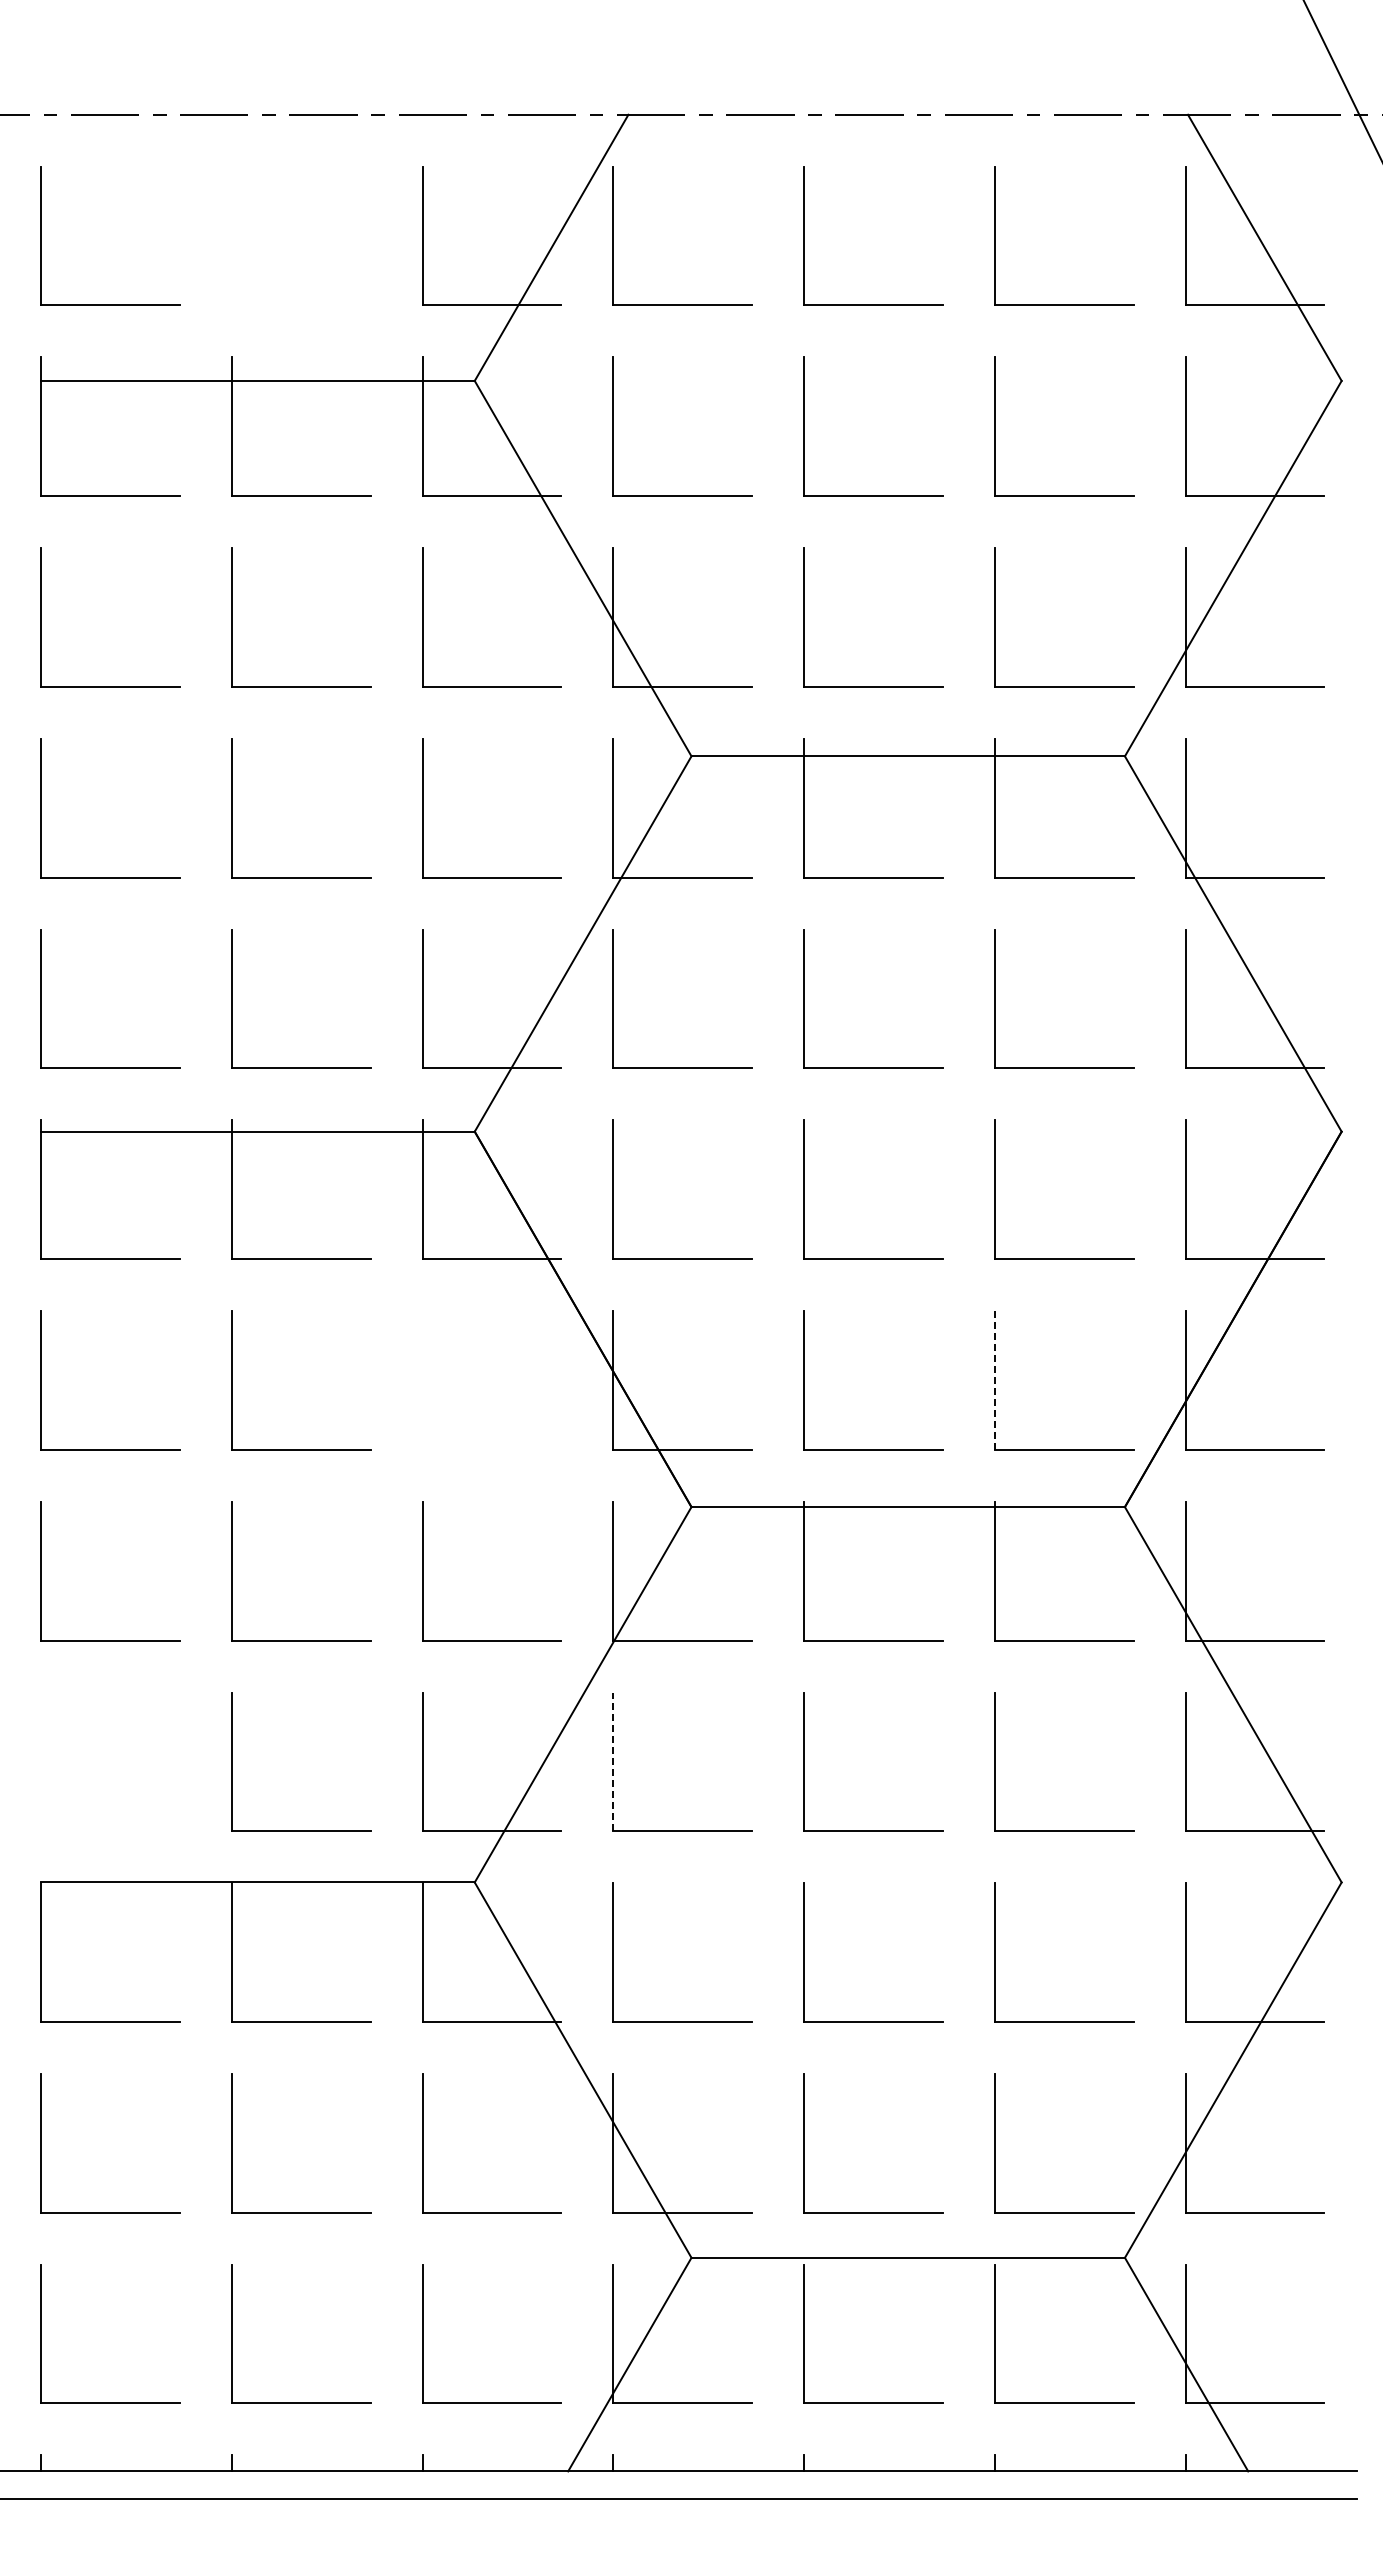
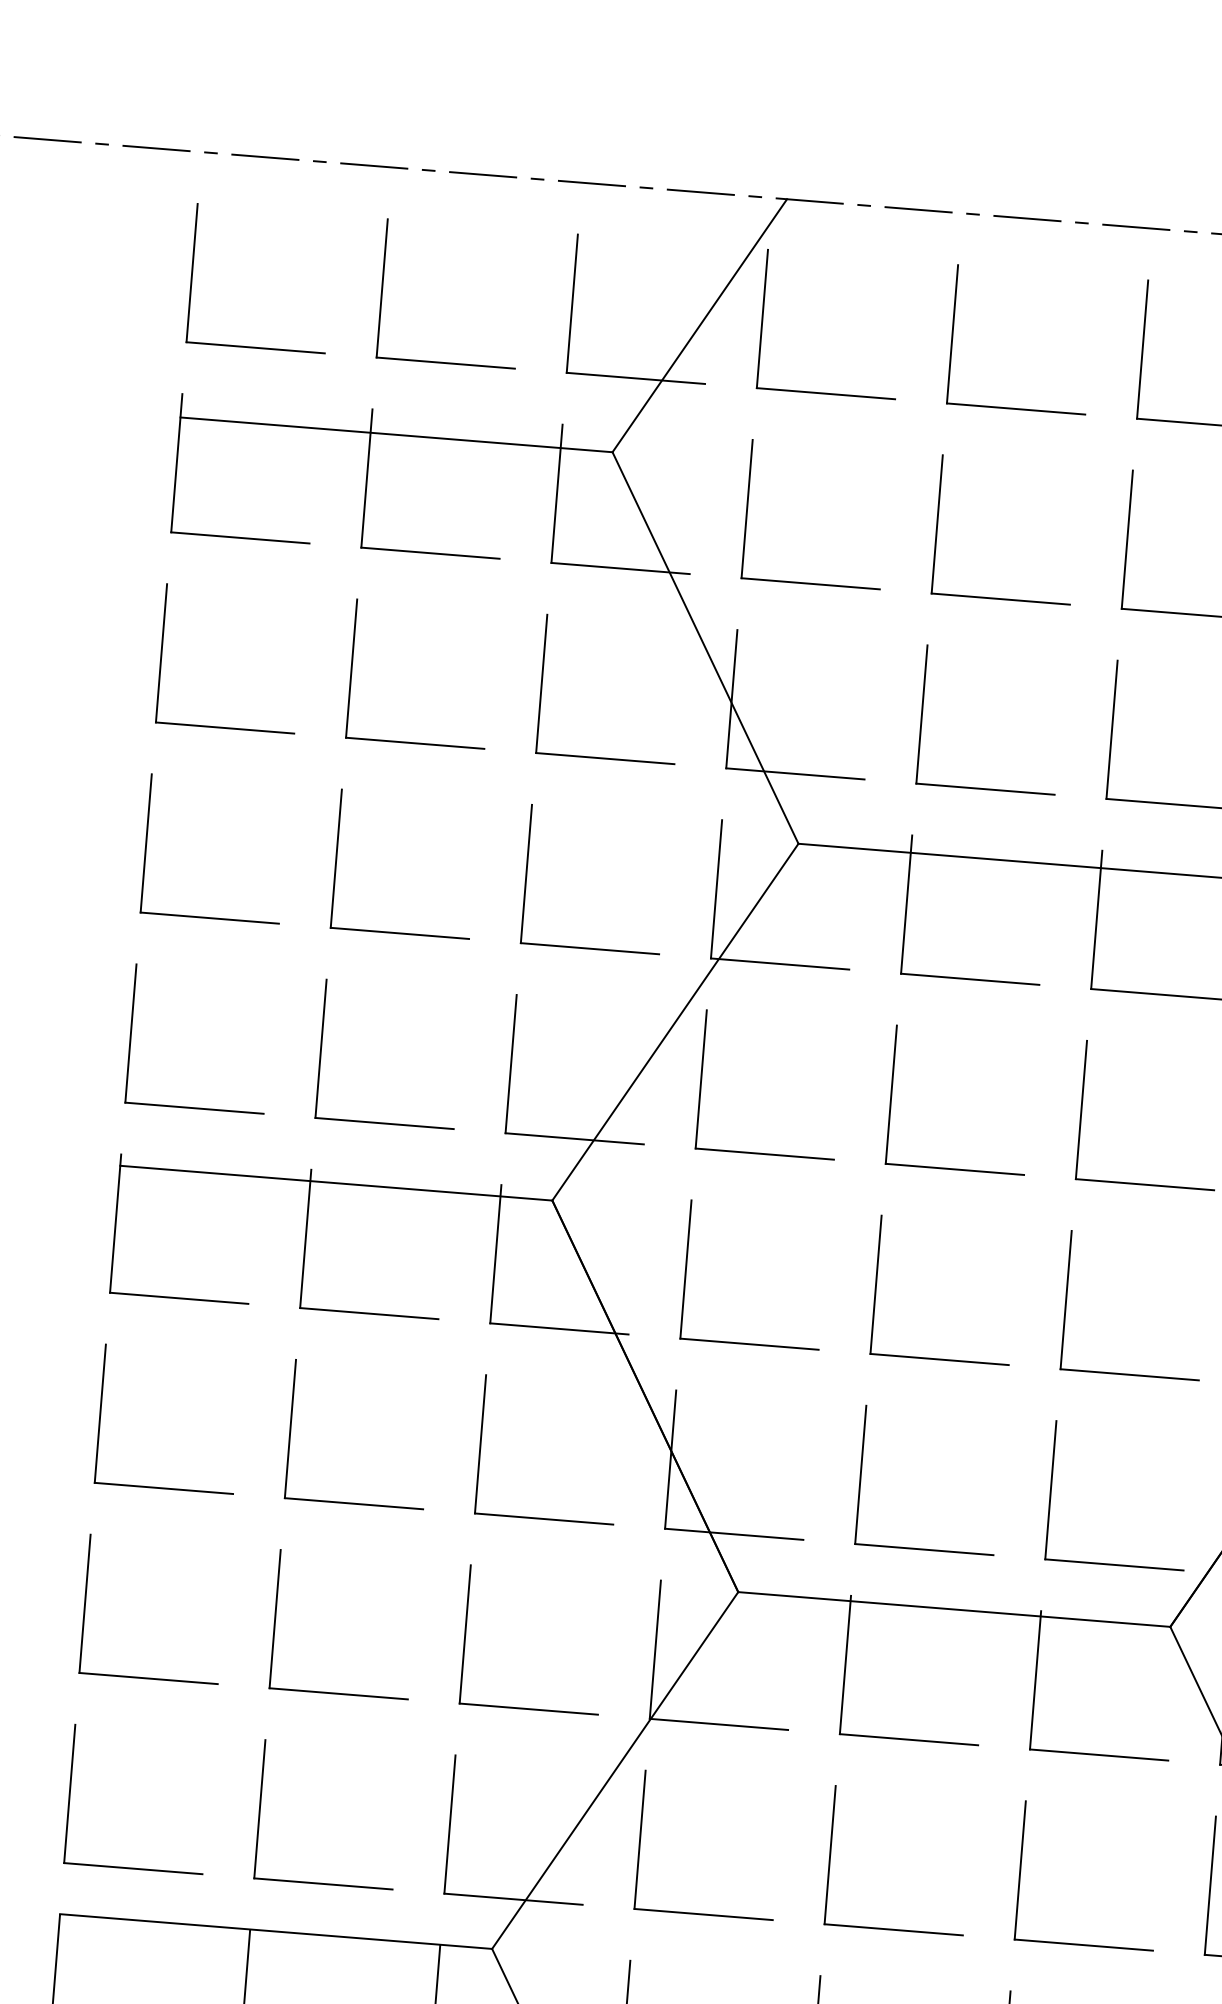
part: (232, 235) -> (382, 287), added
line: (994, 1379) -> (1050, 1489), dashed -> solid
part: (423, 1380) -> (481, 1444), added
part: (41, 1761) -> (69, 1793), added
line: (613, 1761) -> (640, 1839), dashed -> solid

